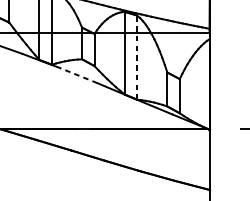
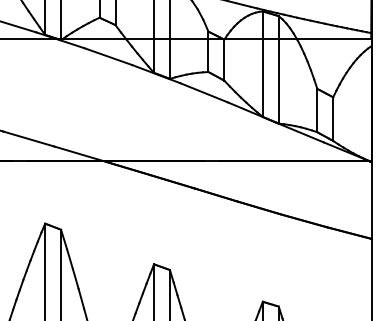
line: (136, 57) -> (278, 69), dashed -> solid
line: (78, 75) -> (204, 92), dashed -> solid

